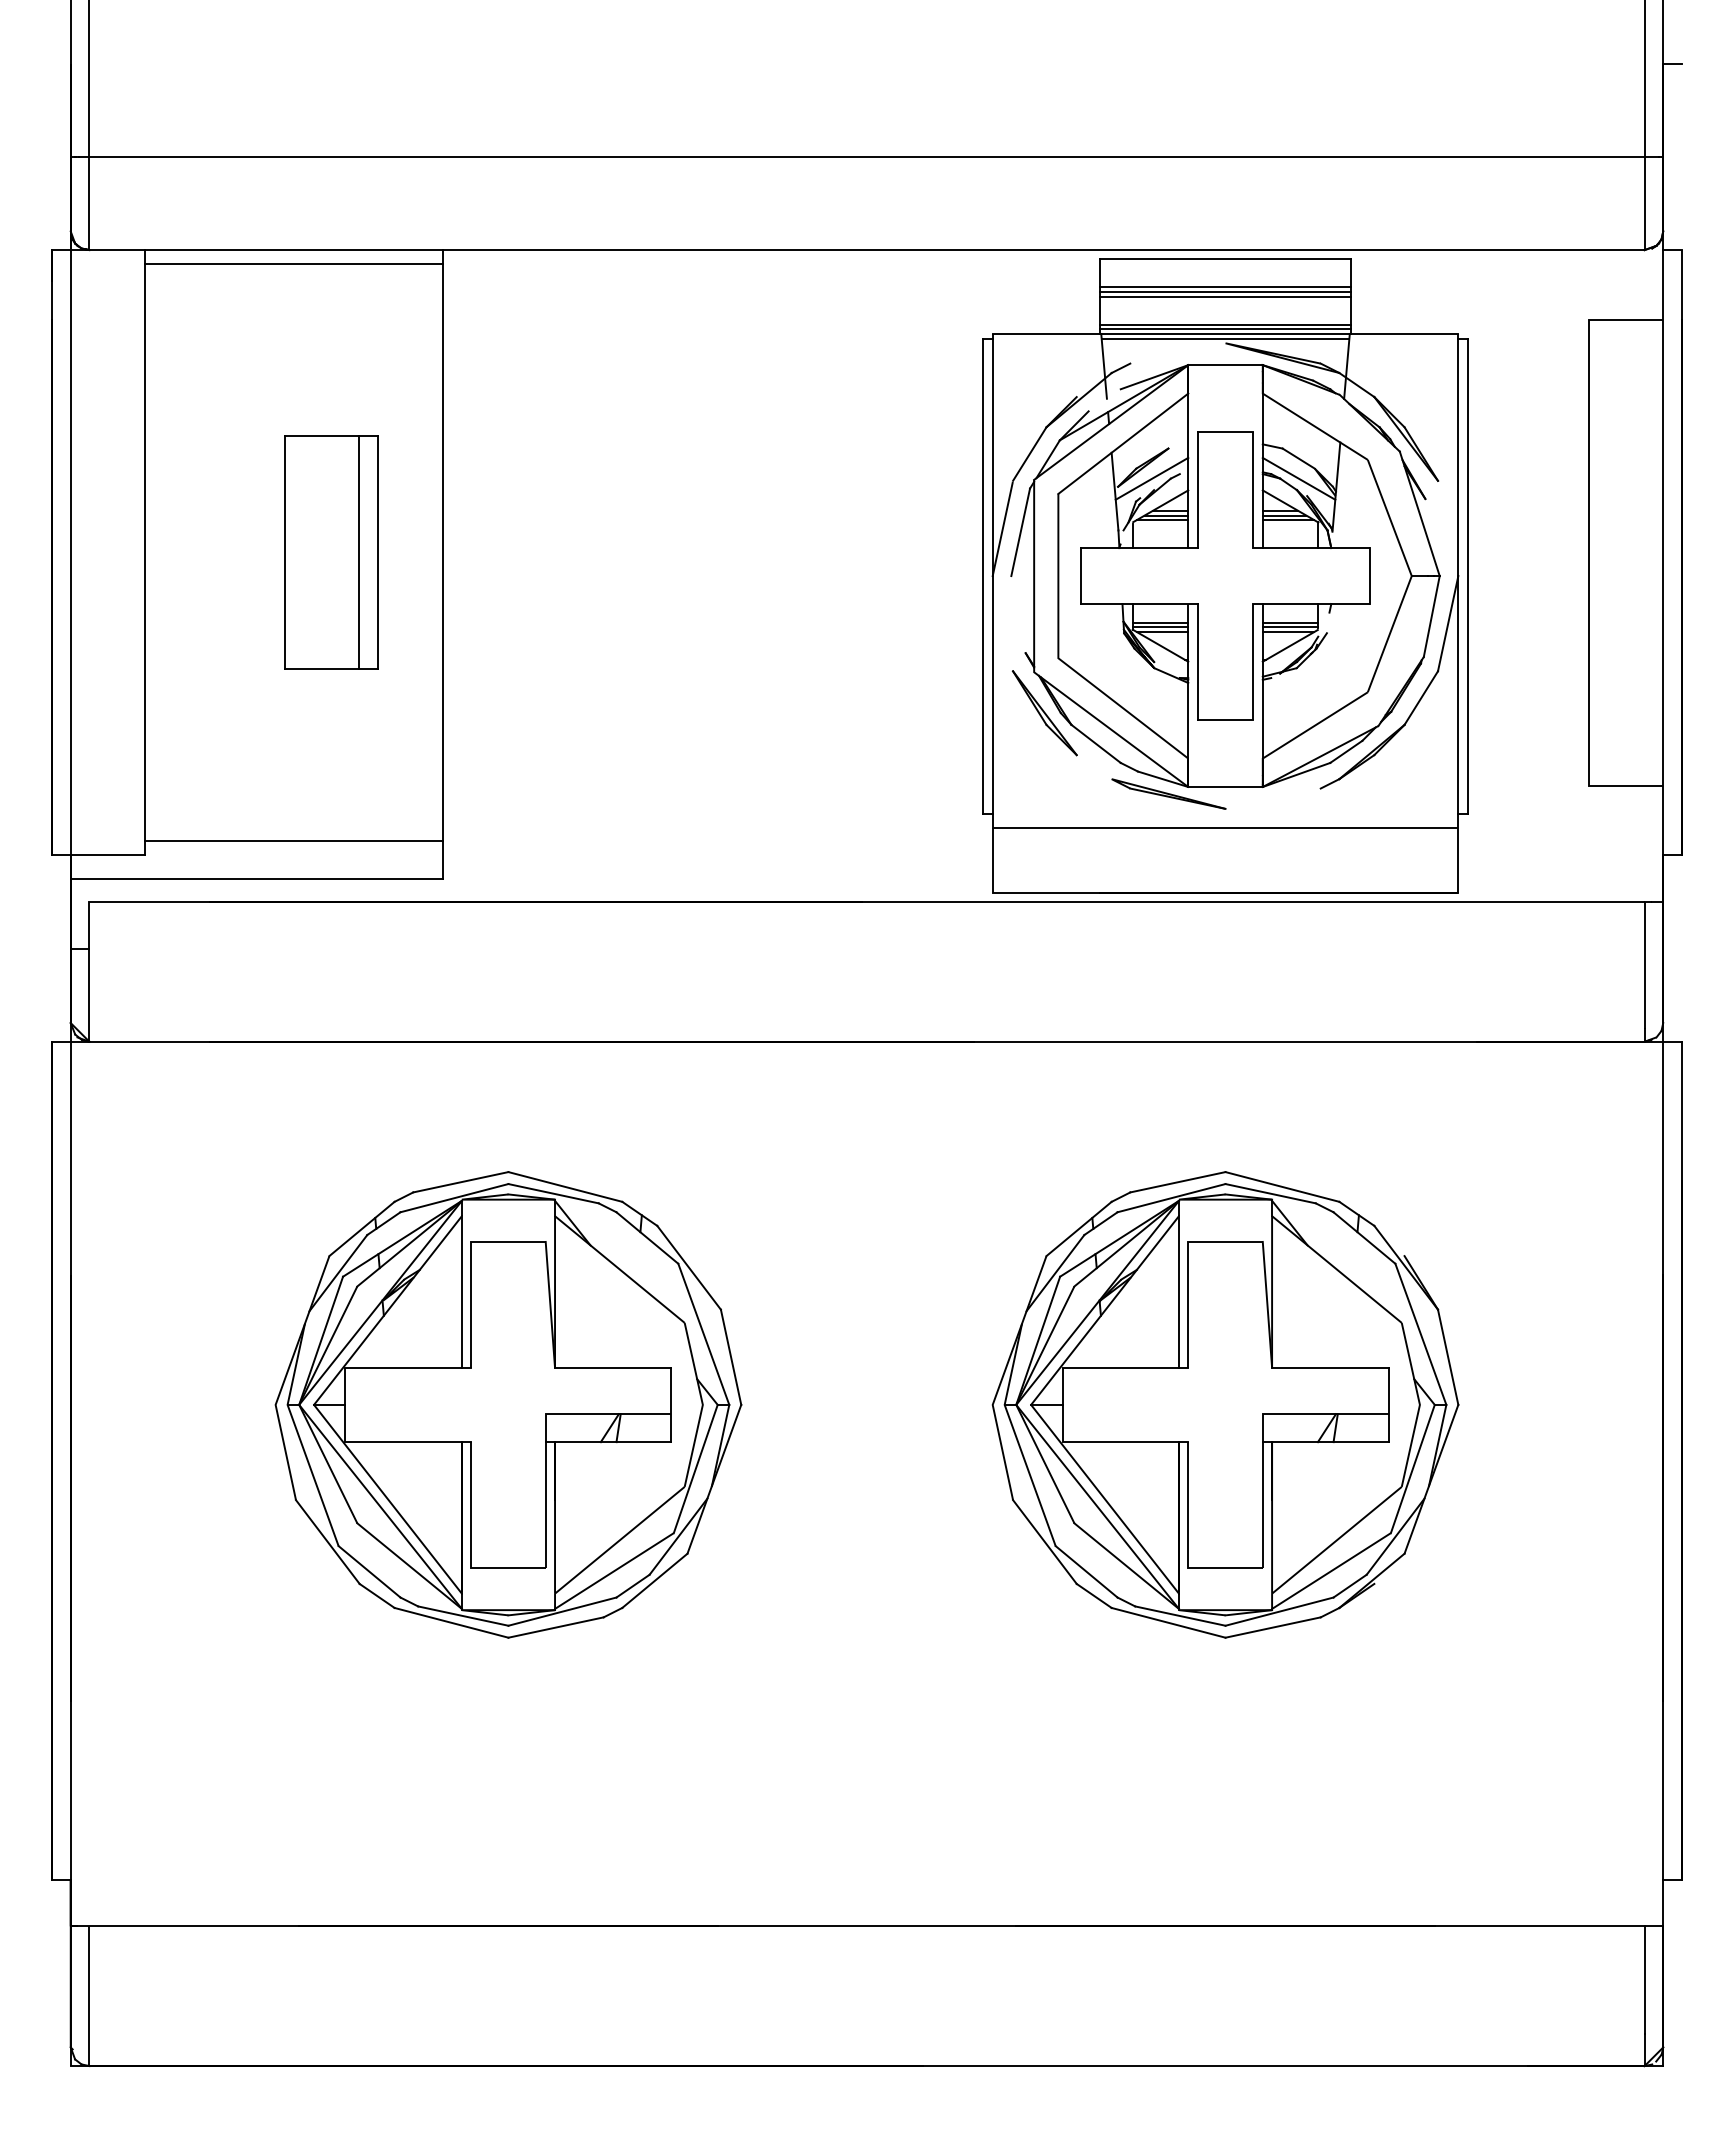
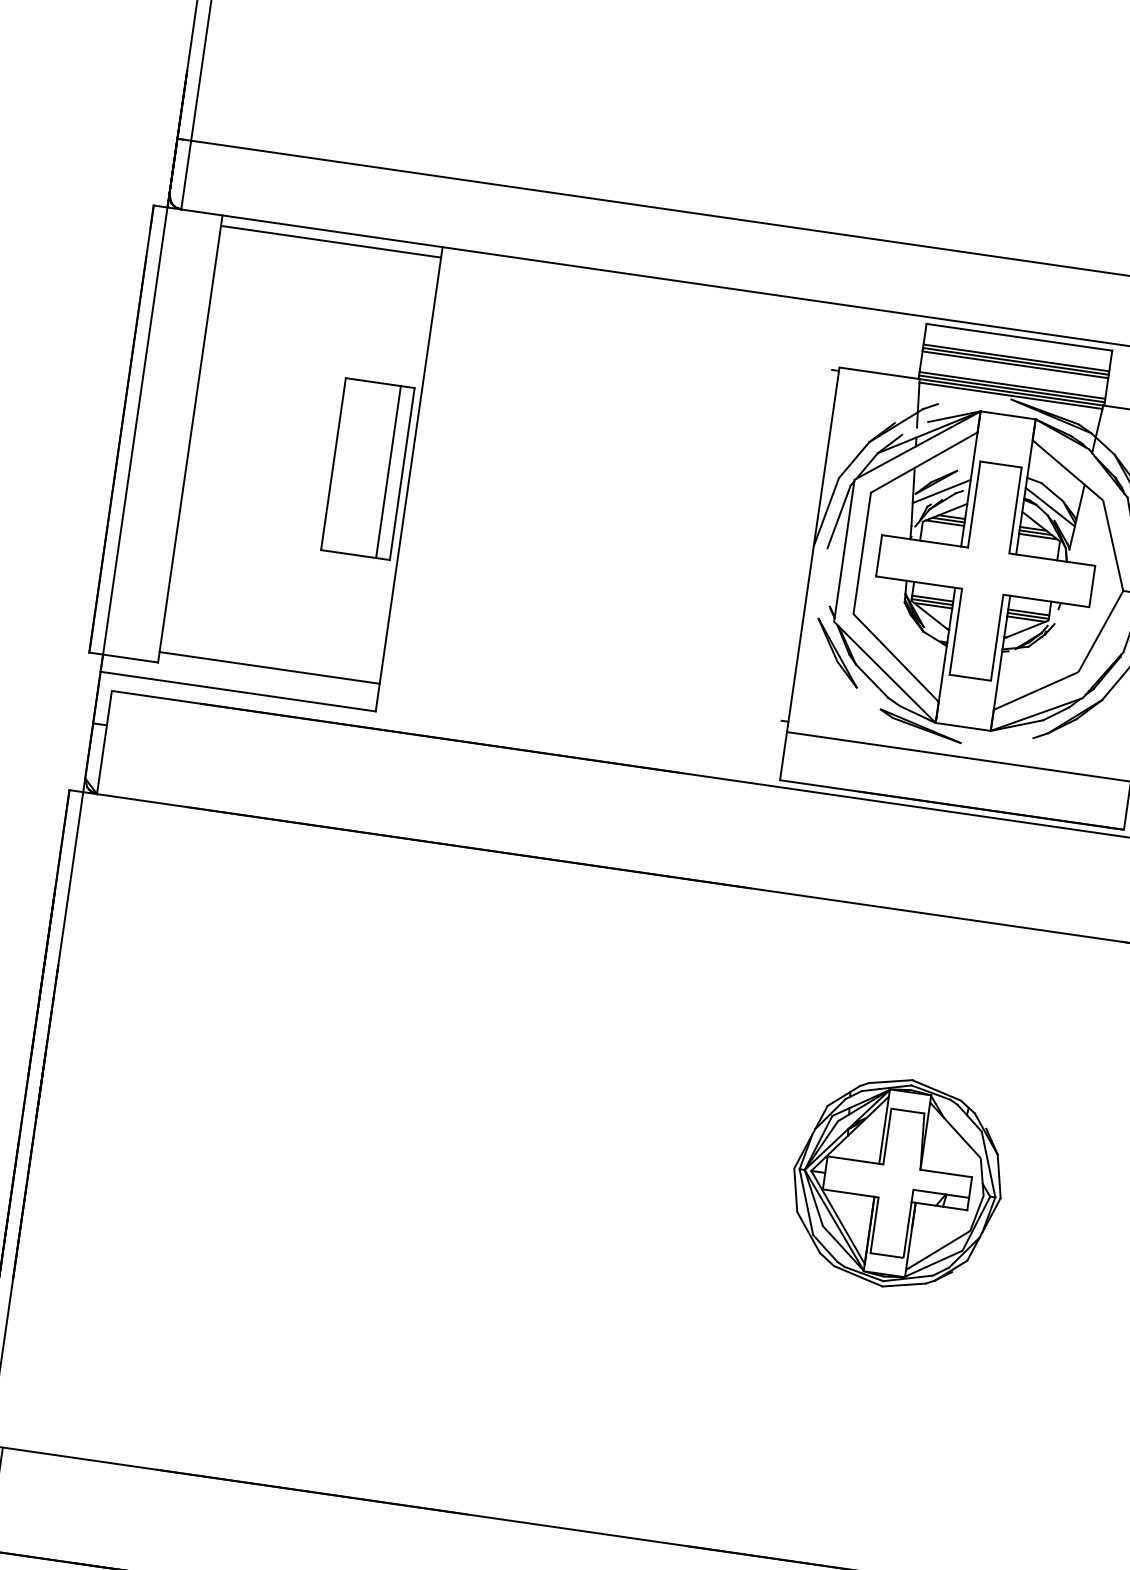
part: (331, 552) -> (367, 468), moved
line: (983, 575) -> (807, 544), removed
part: (508, 1404) -> (367, 1106), removed
part: (1225, 1404) -> (897, 1182), size x0.6

